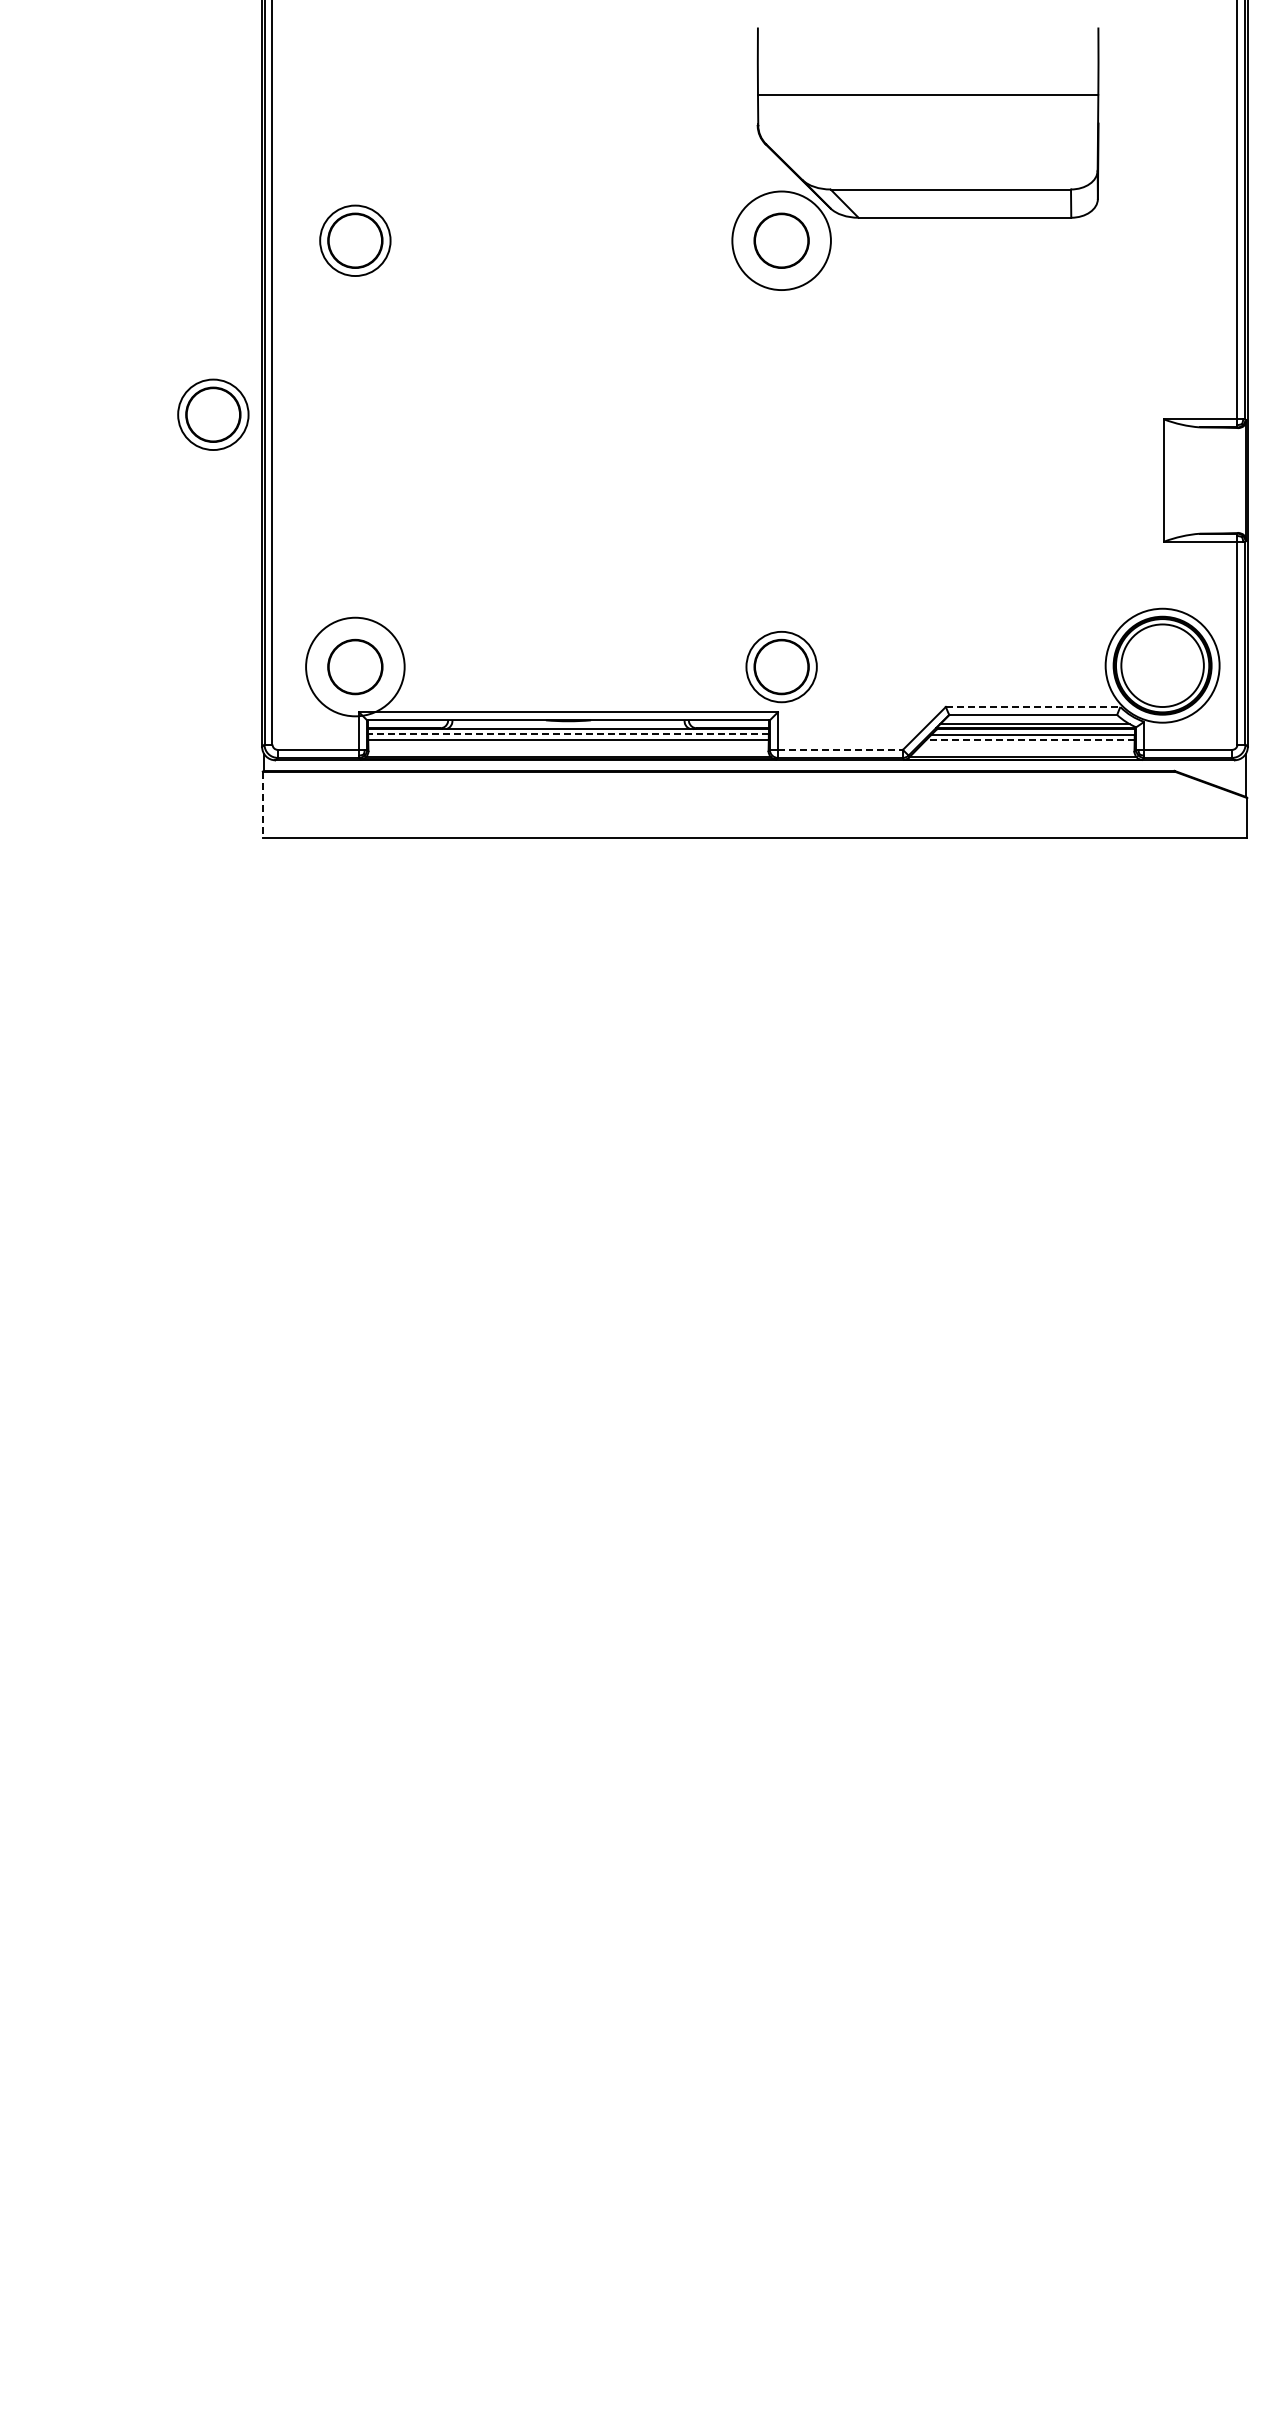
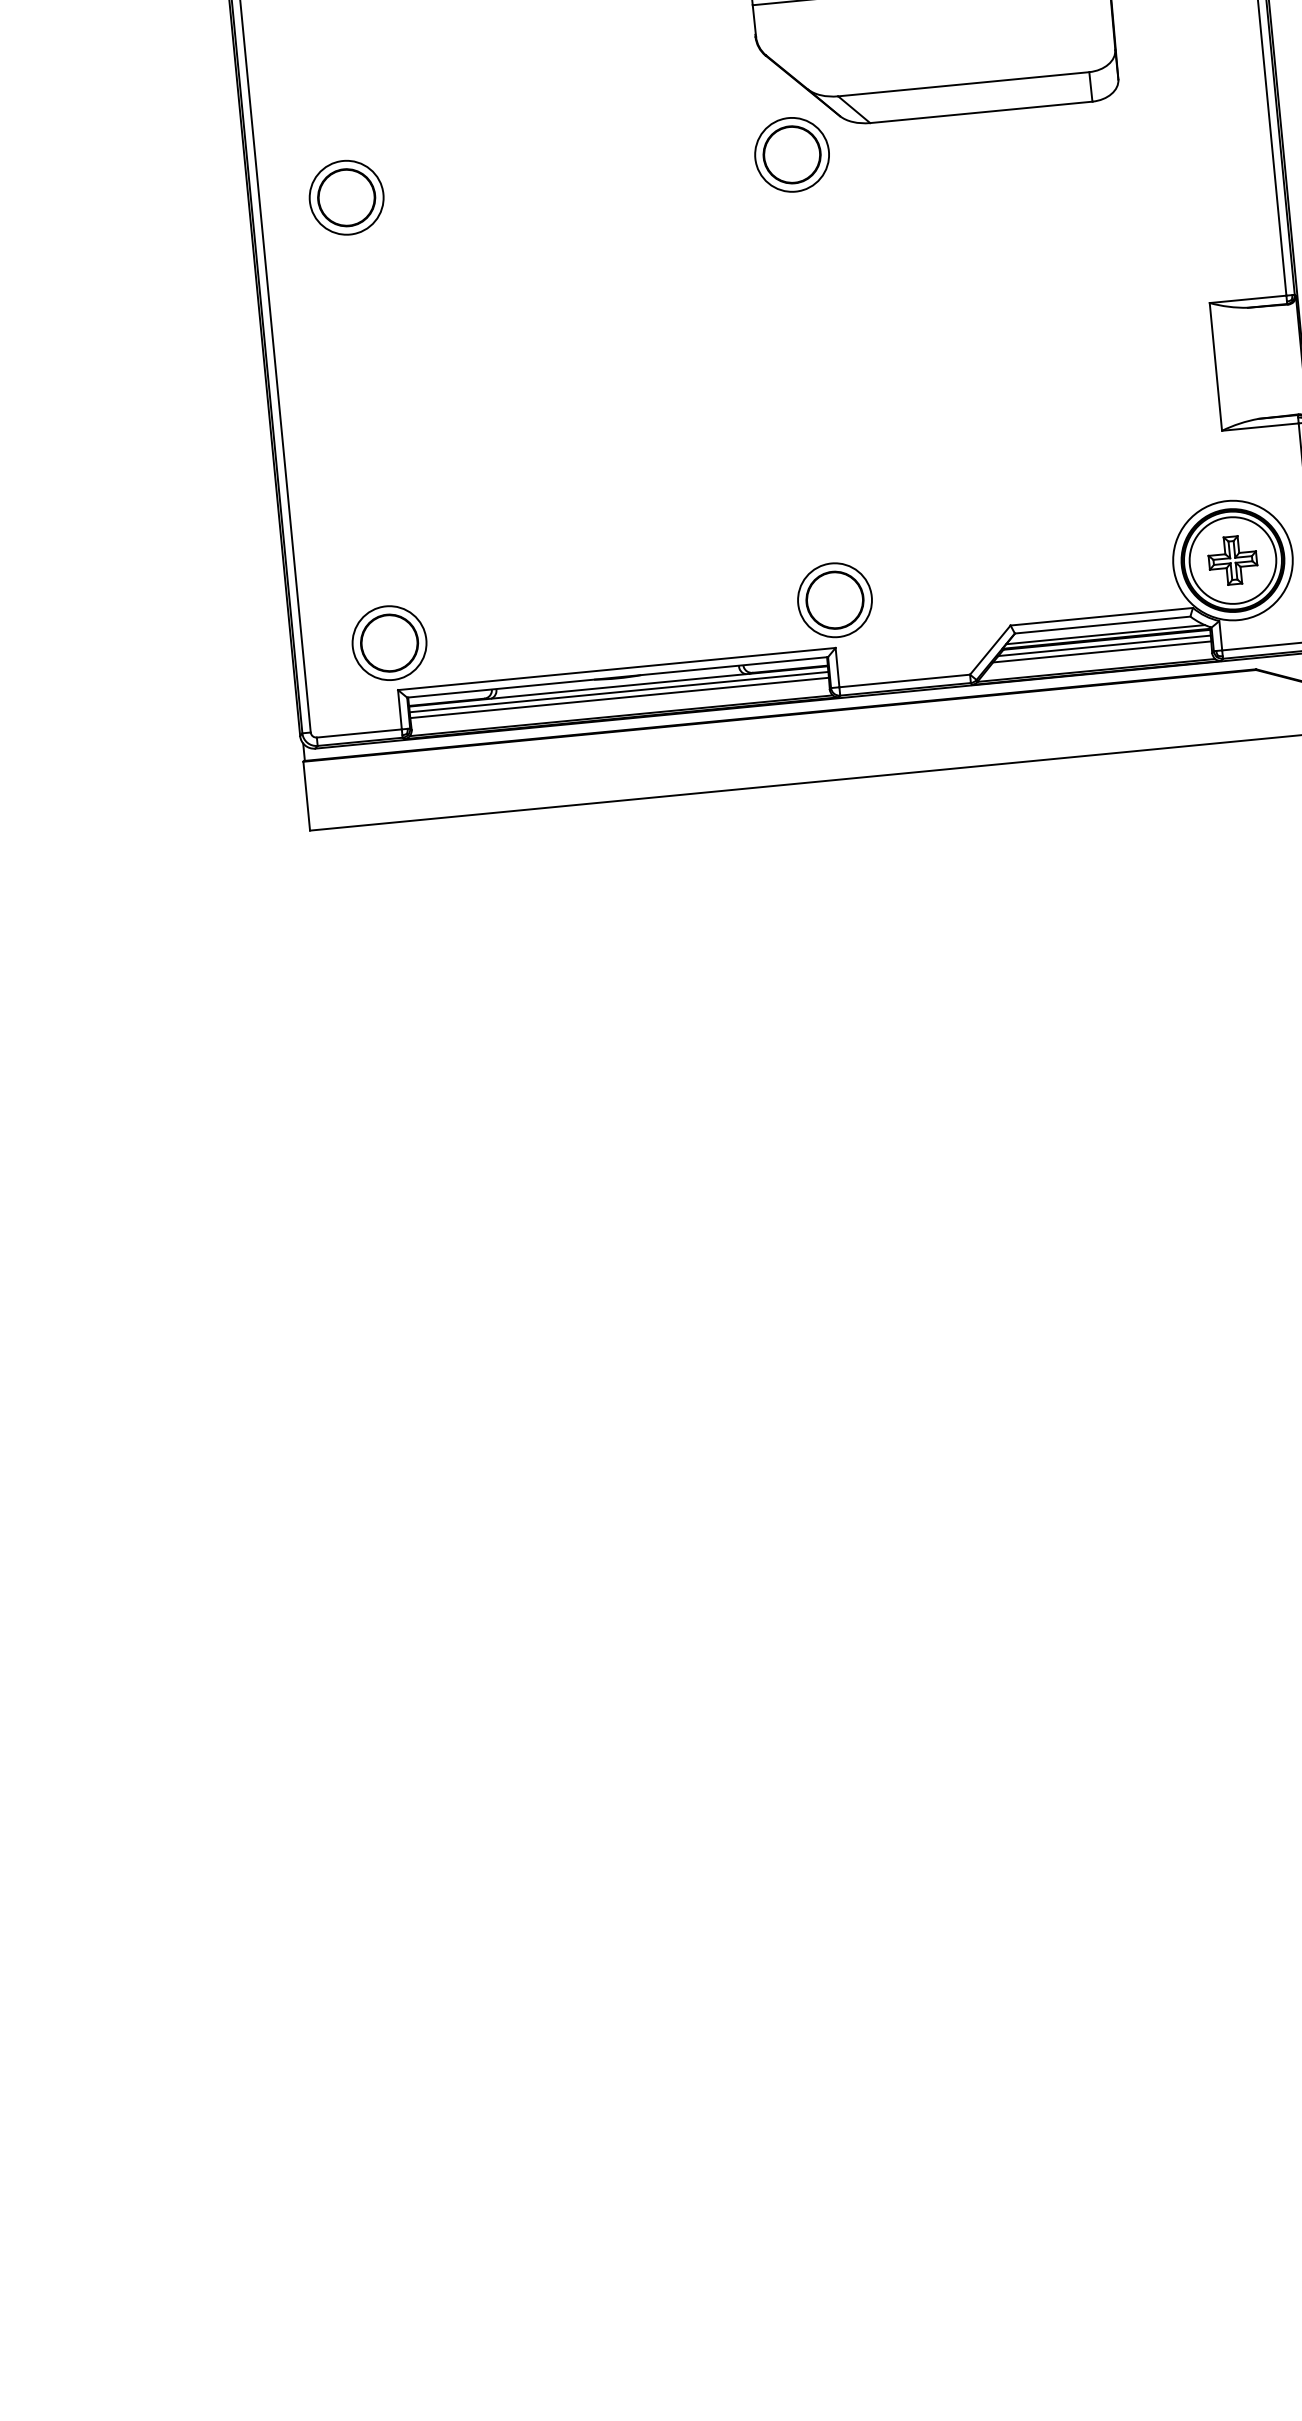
circle: (781, 240) -> (791, 154), size x0.71
part: (213, 414) -> (215, 393), removed
part: (1162, 665) -> (1232, 560), added
circle: (355, 666) -> (389, 642), size x0.71
line: (1033, 707) -> (1102, 617), dashed -> solid
line: (568, 734) -> (619, 692), dashed -> solid
line: (1029, 740) -> (1101, 652), dashed -> solid
line: (840, 749) -> (904, 680), dashed -> solid
line: (262, 804) -> (306, 796), dashed -> solid

